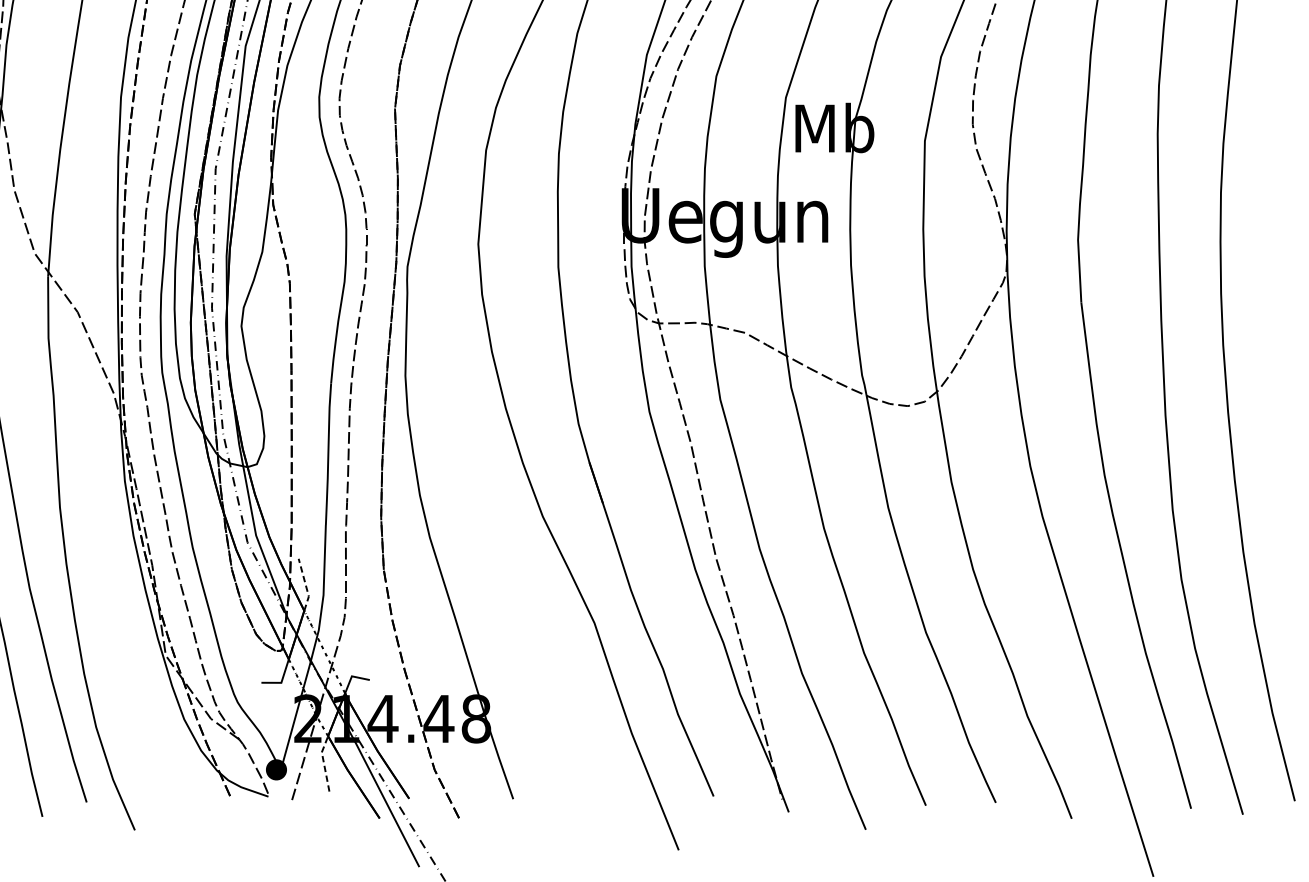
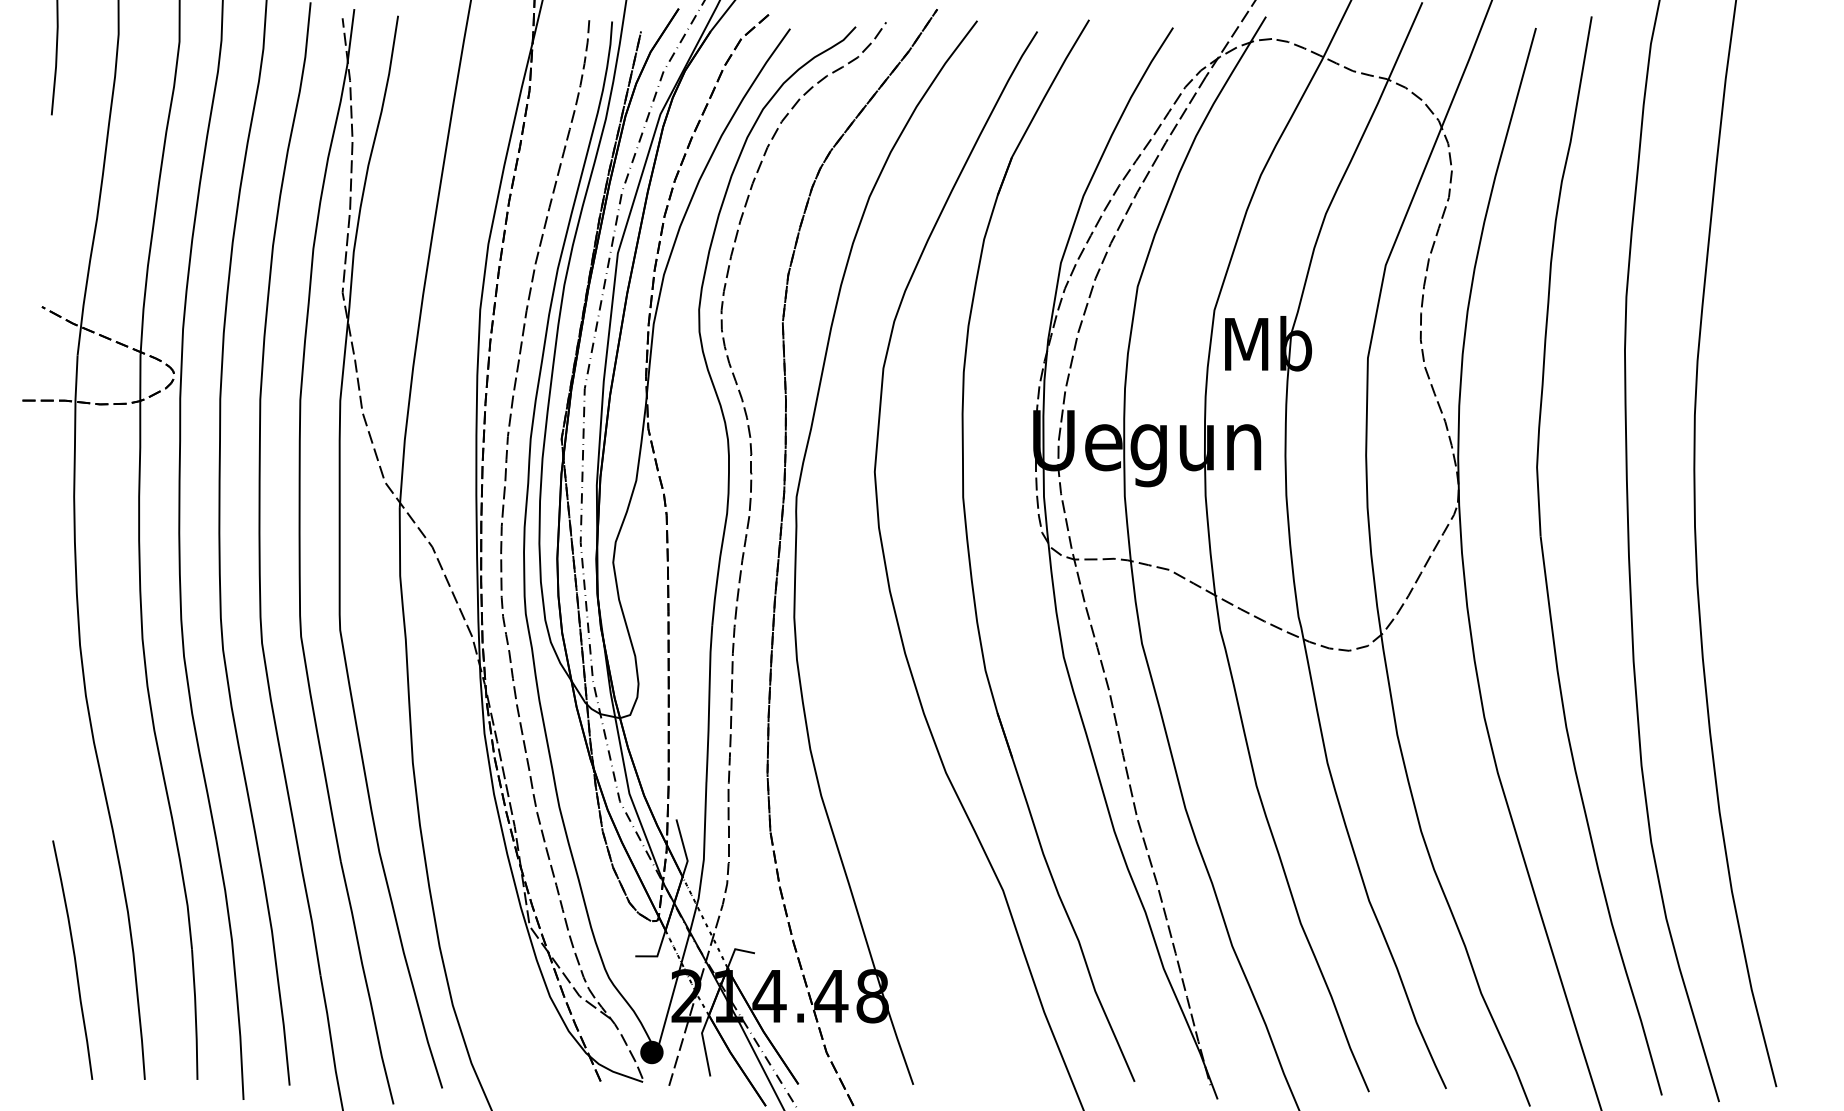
line: (305, 585) -> (684, 848), dashed -> solid
line: (324, 762) -> (704, 1044), dashed -> solid

